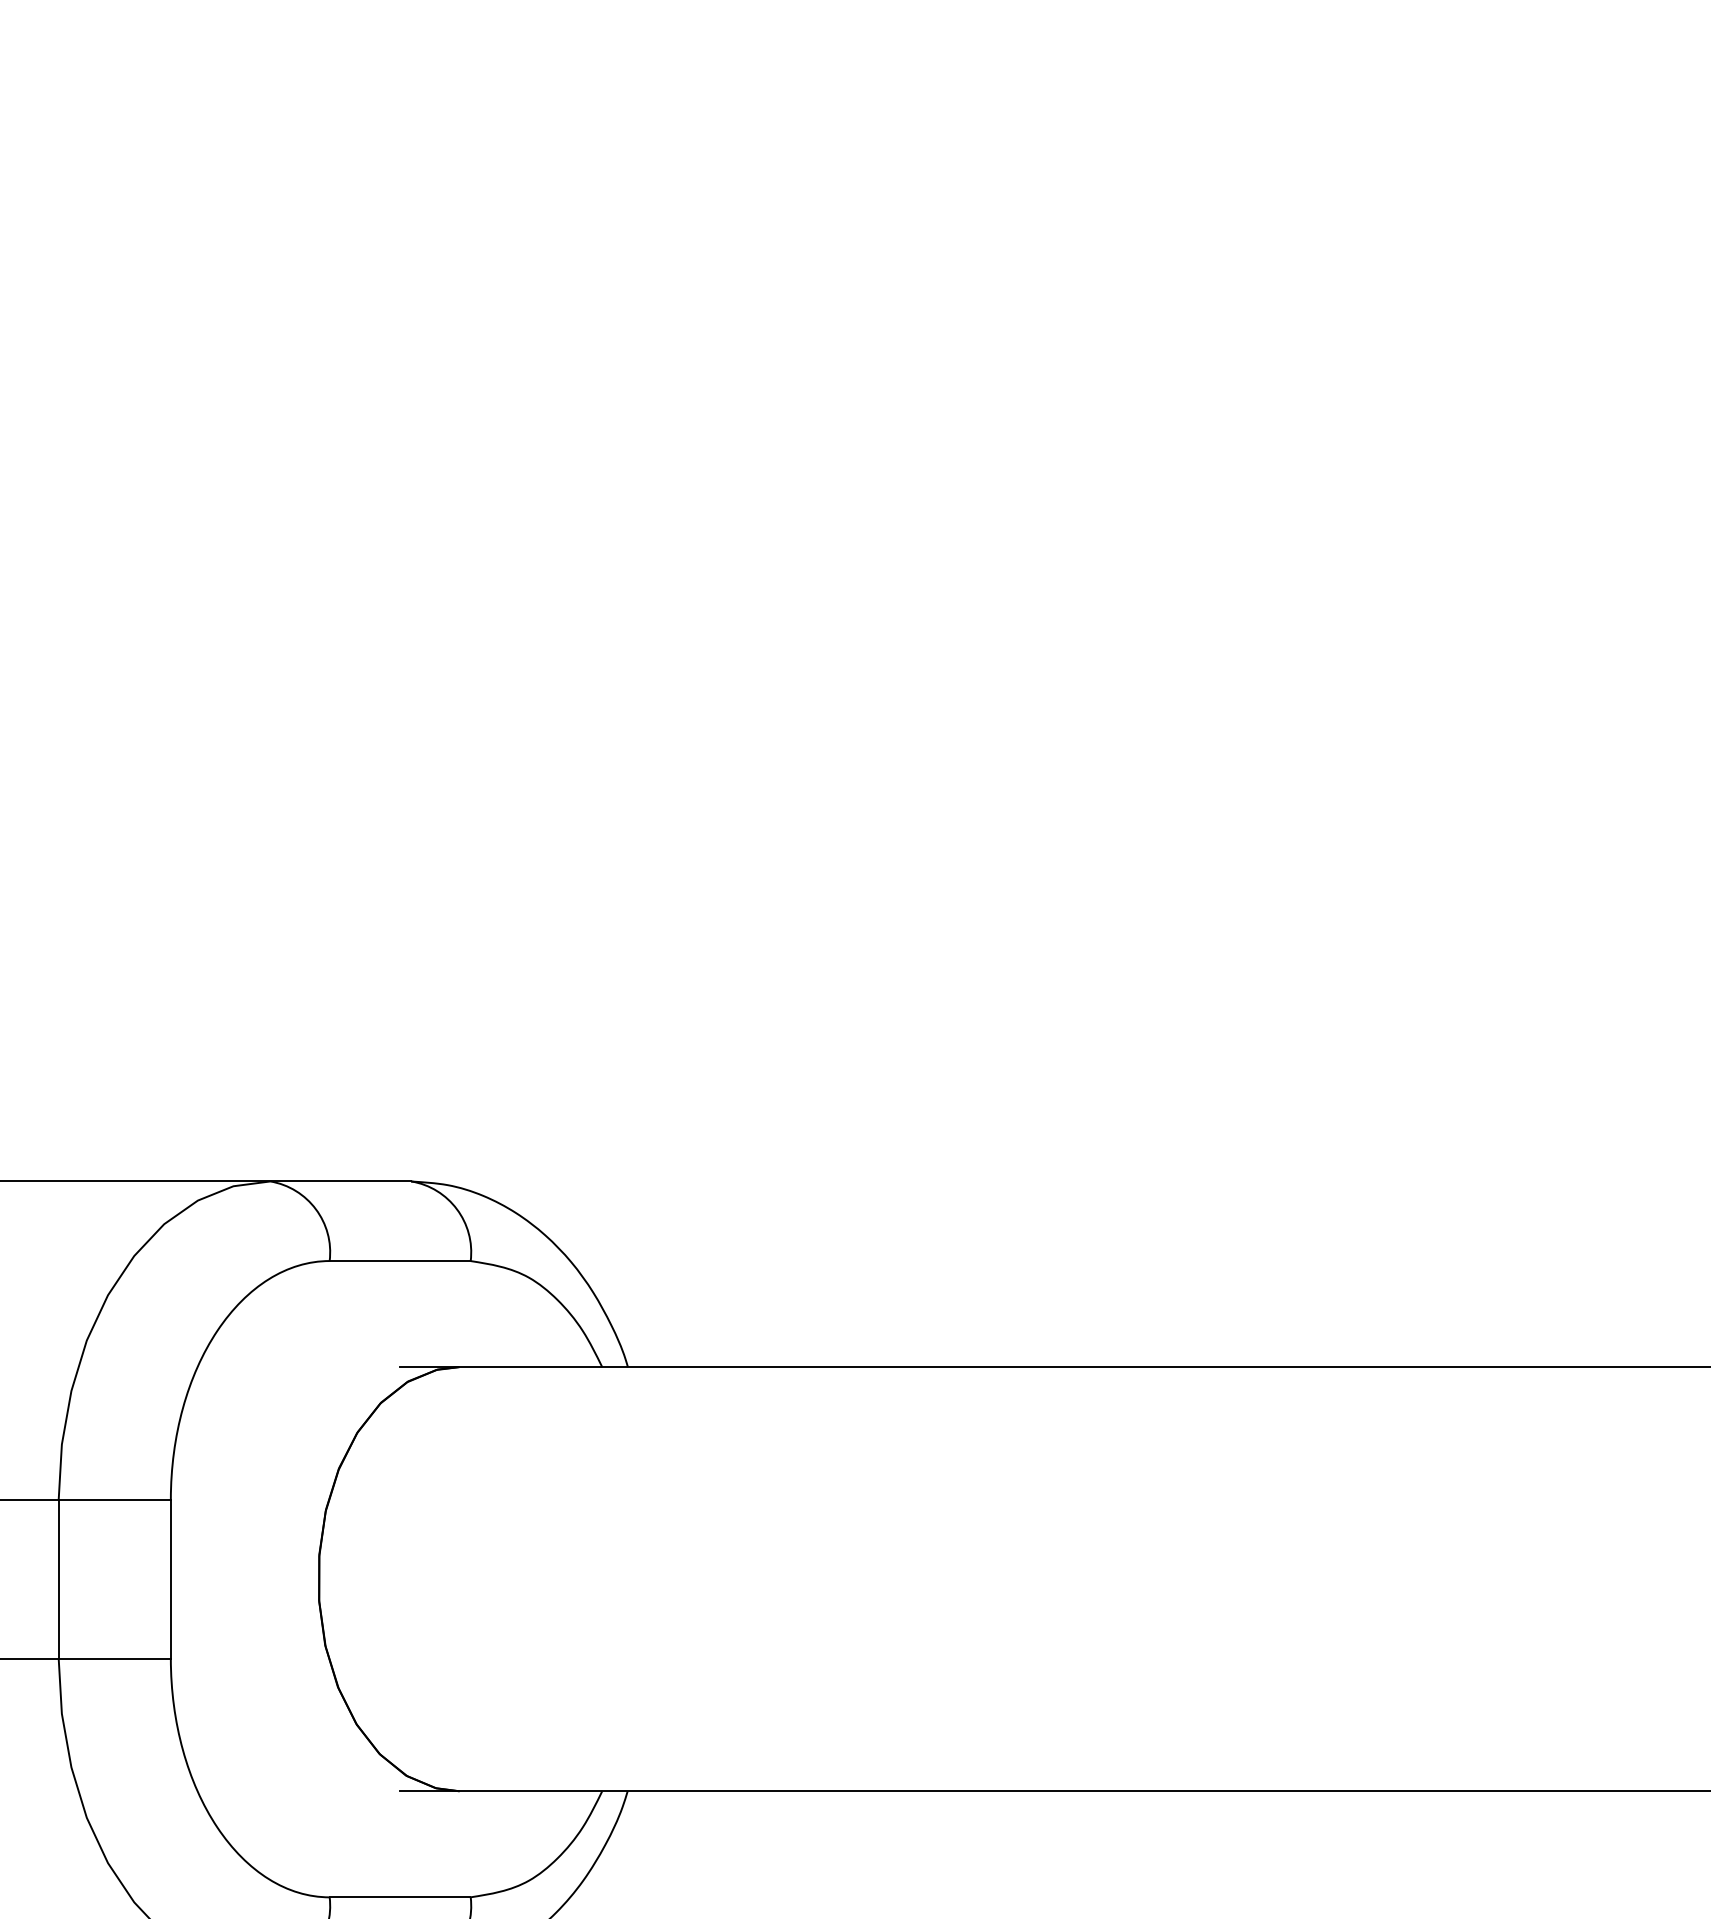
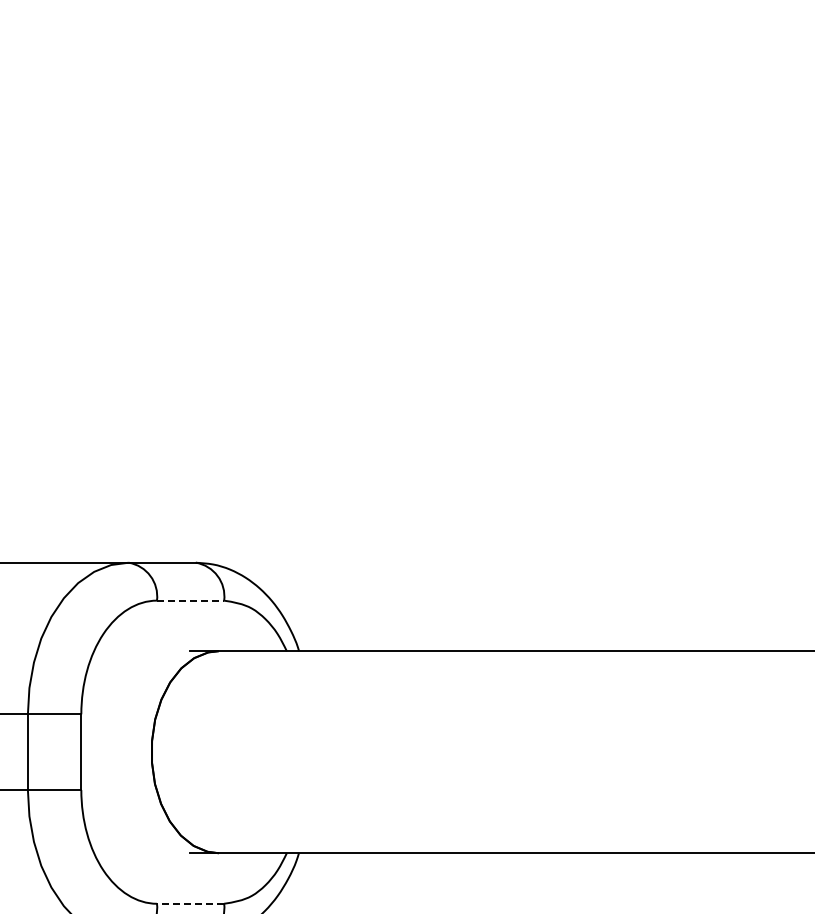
line: (399, 1260) -> (190, 600), solid -> dashed
line: (399, 1896) -> (190, 903), solid -> dashed

